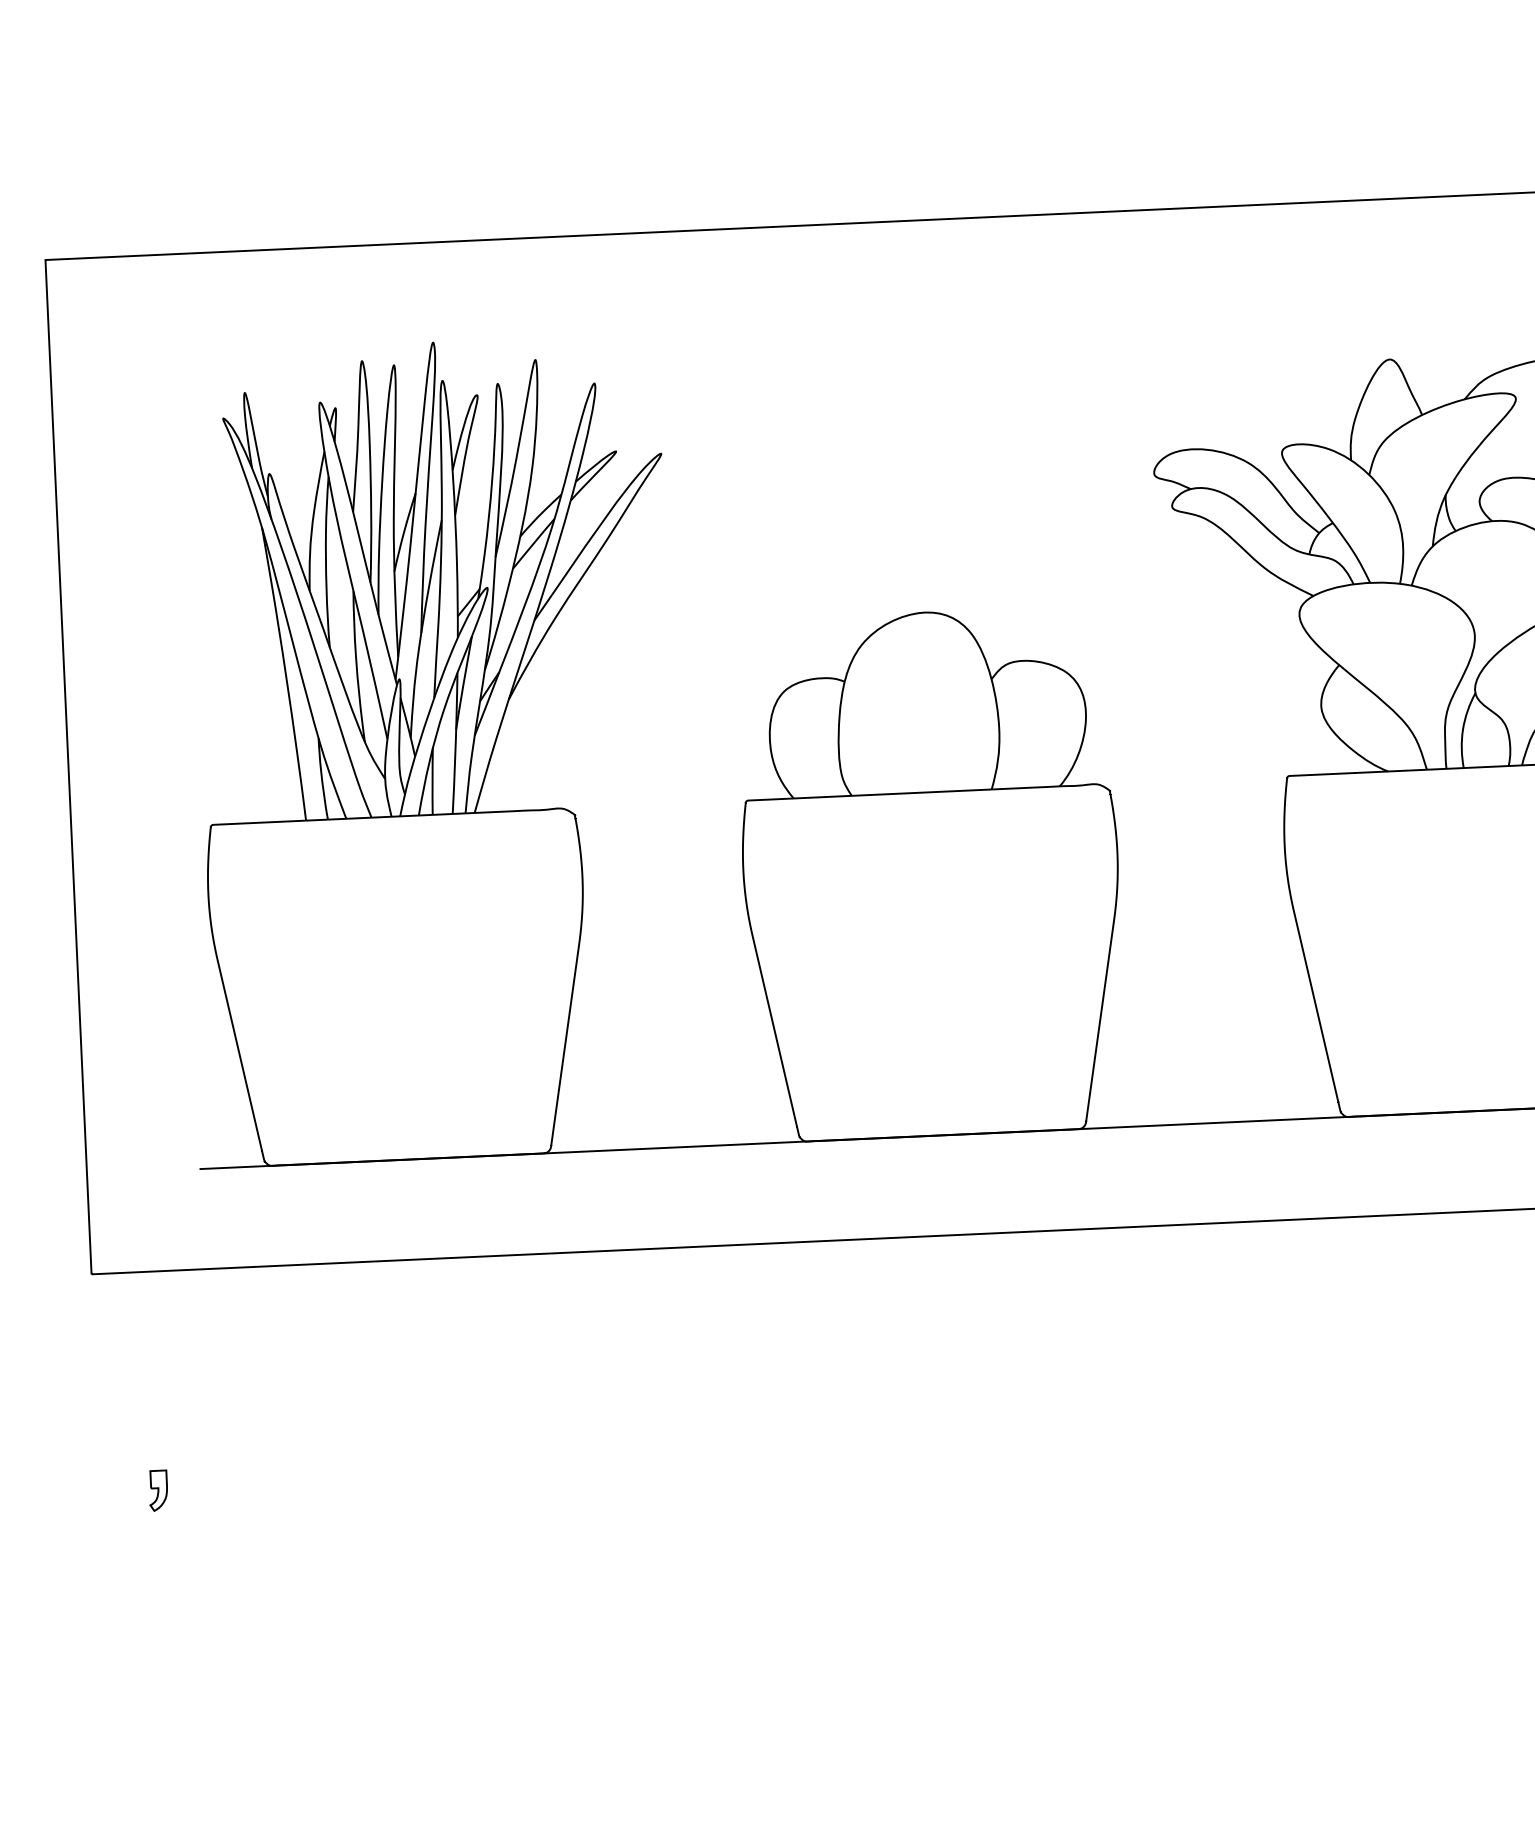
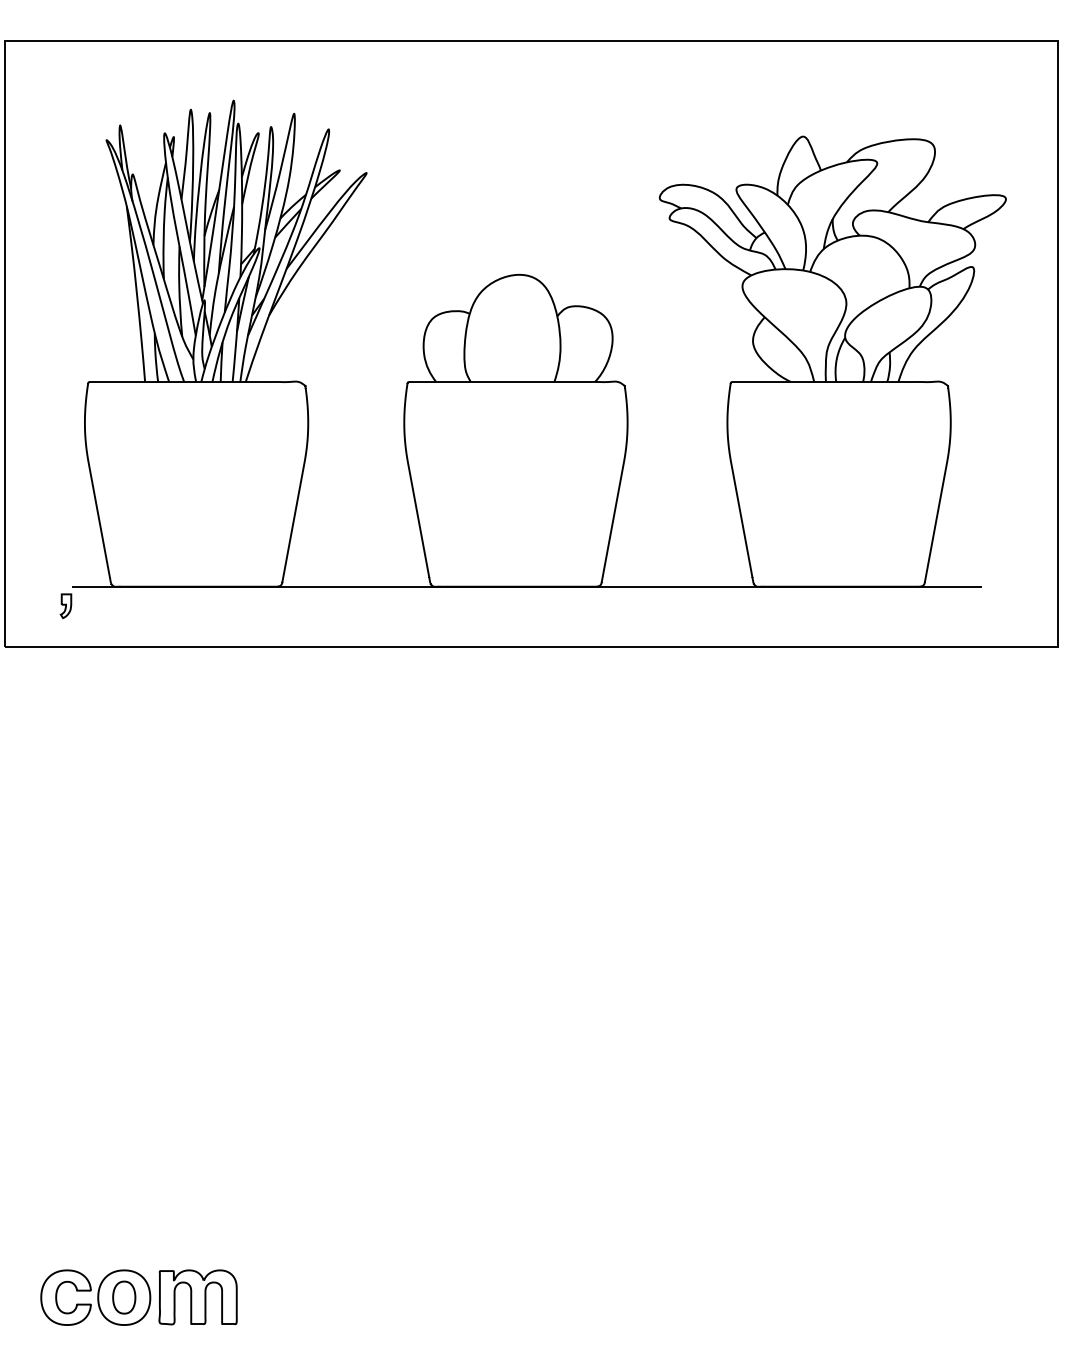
part: (157, 1491) -> (65, 606), moved

